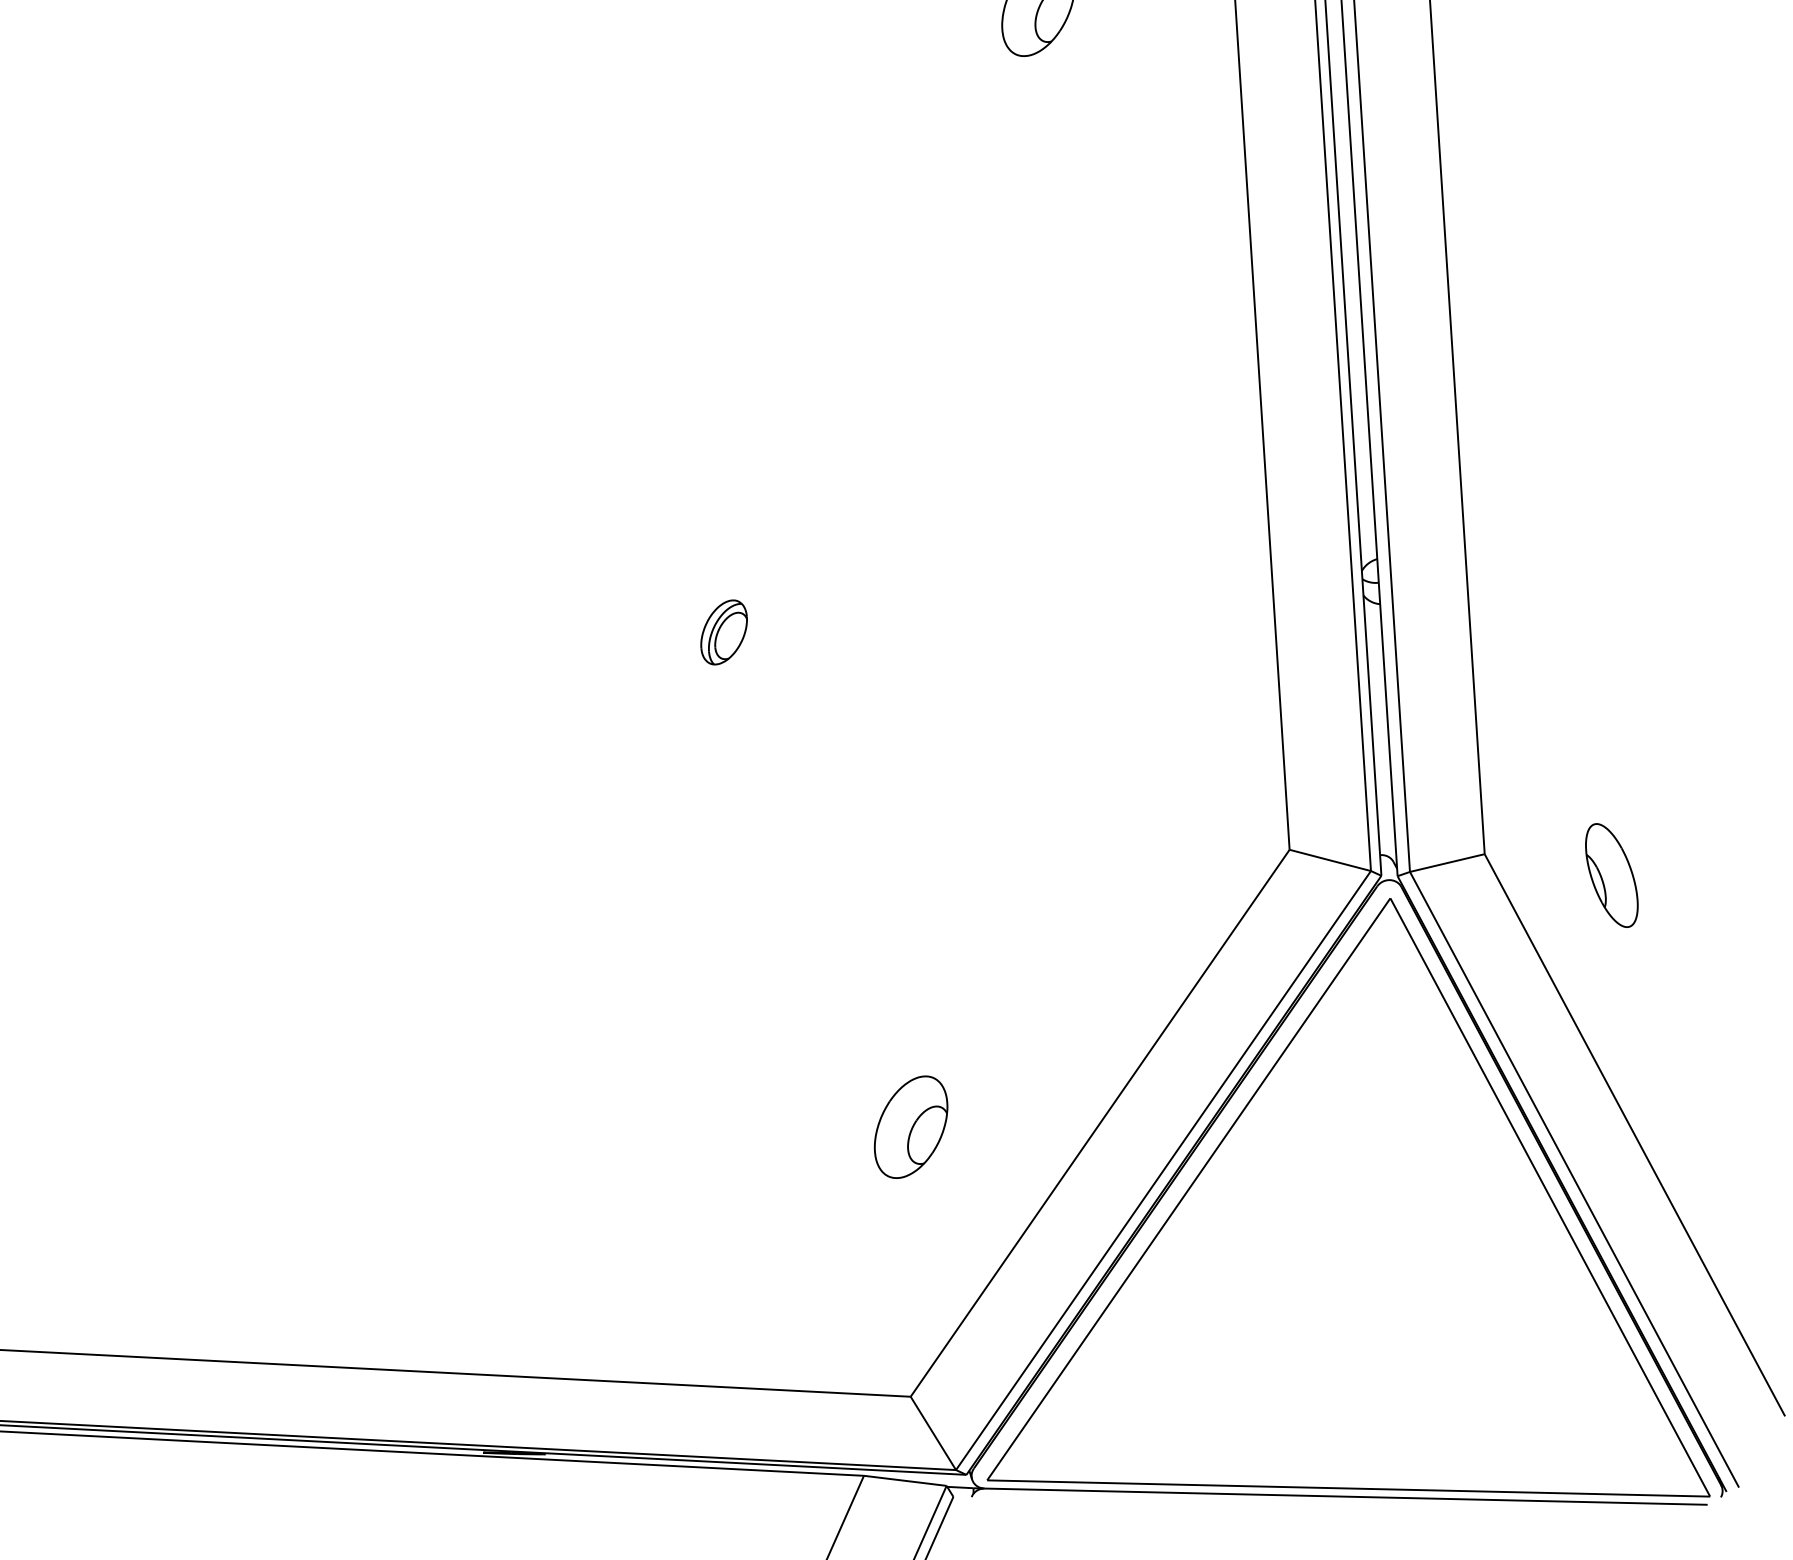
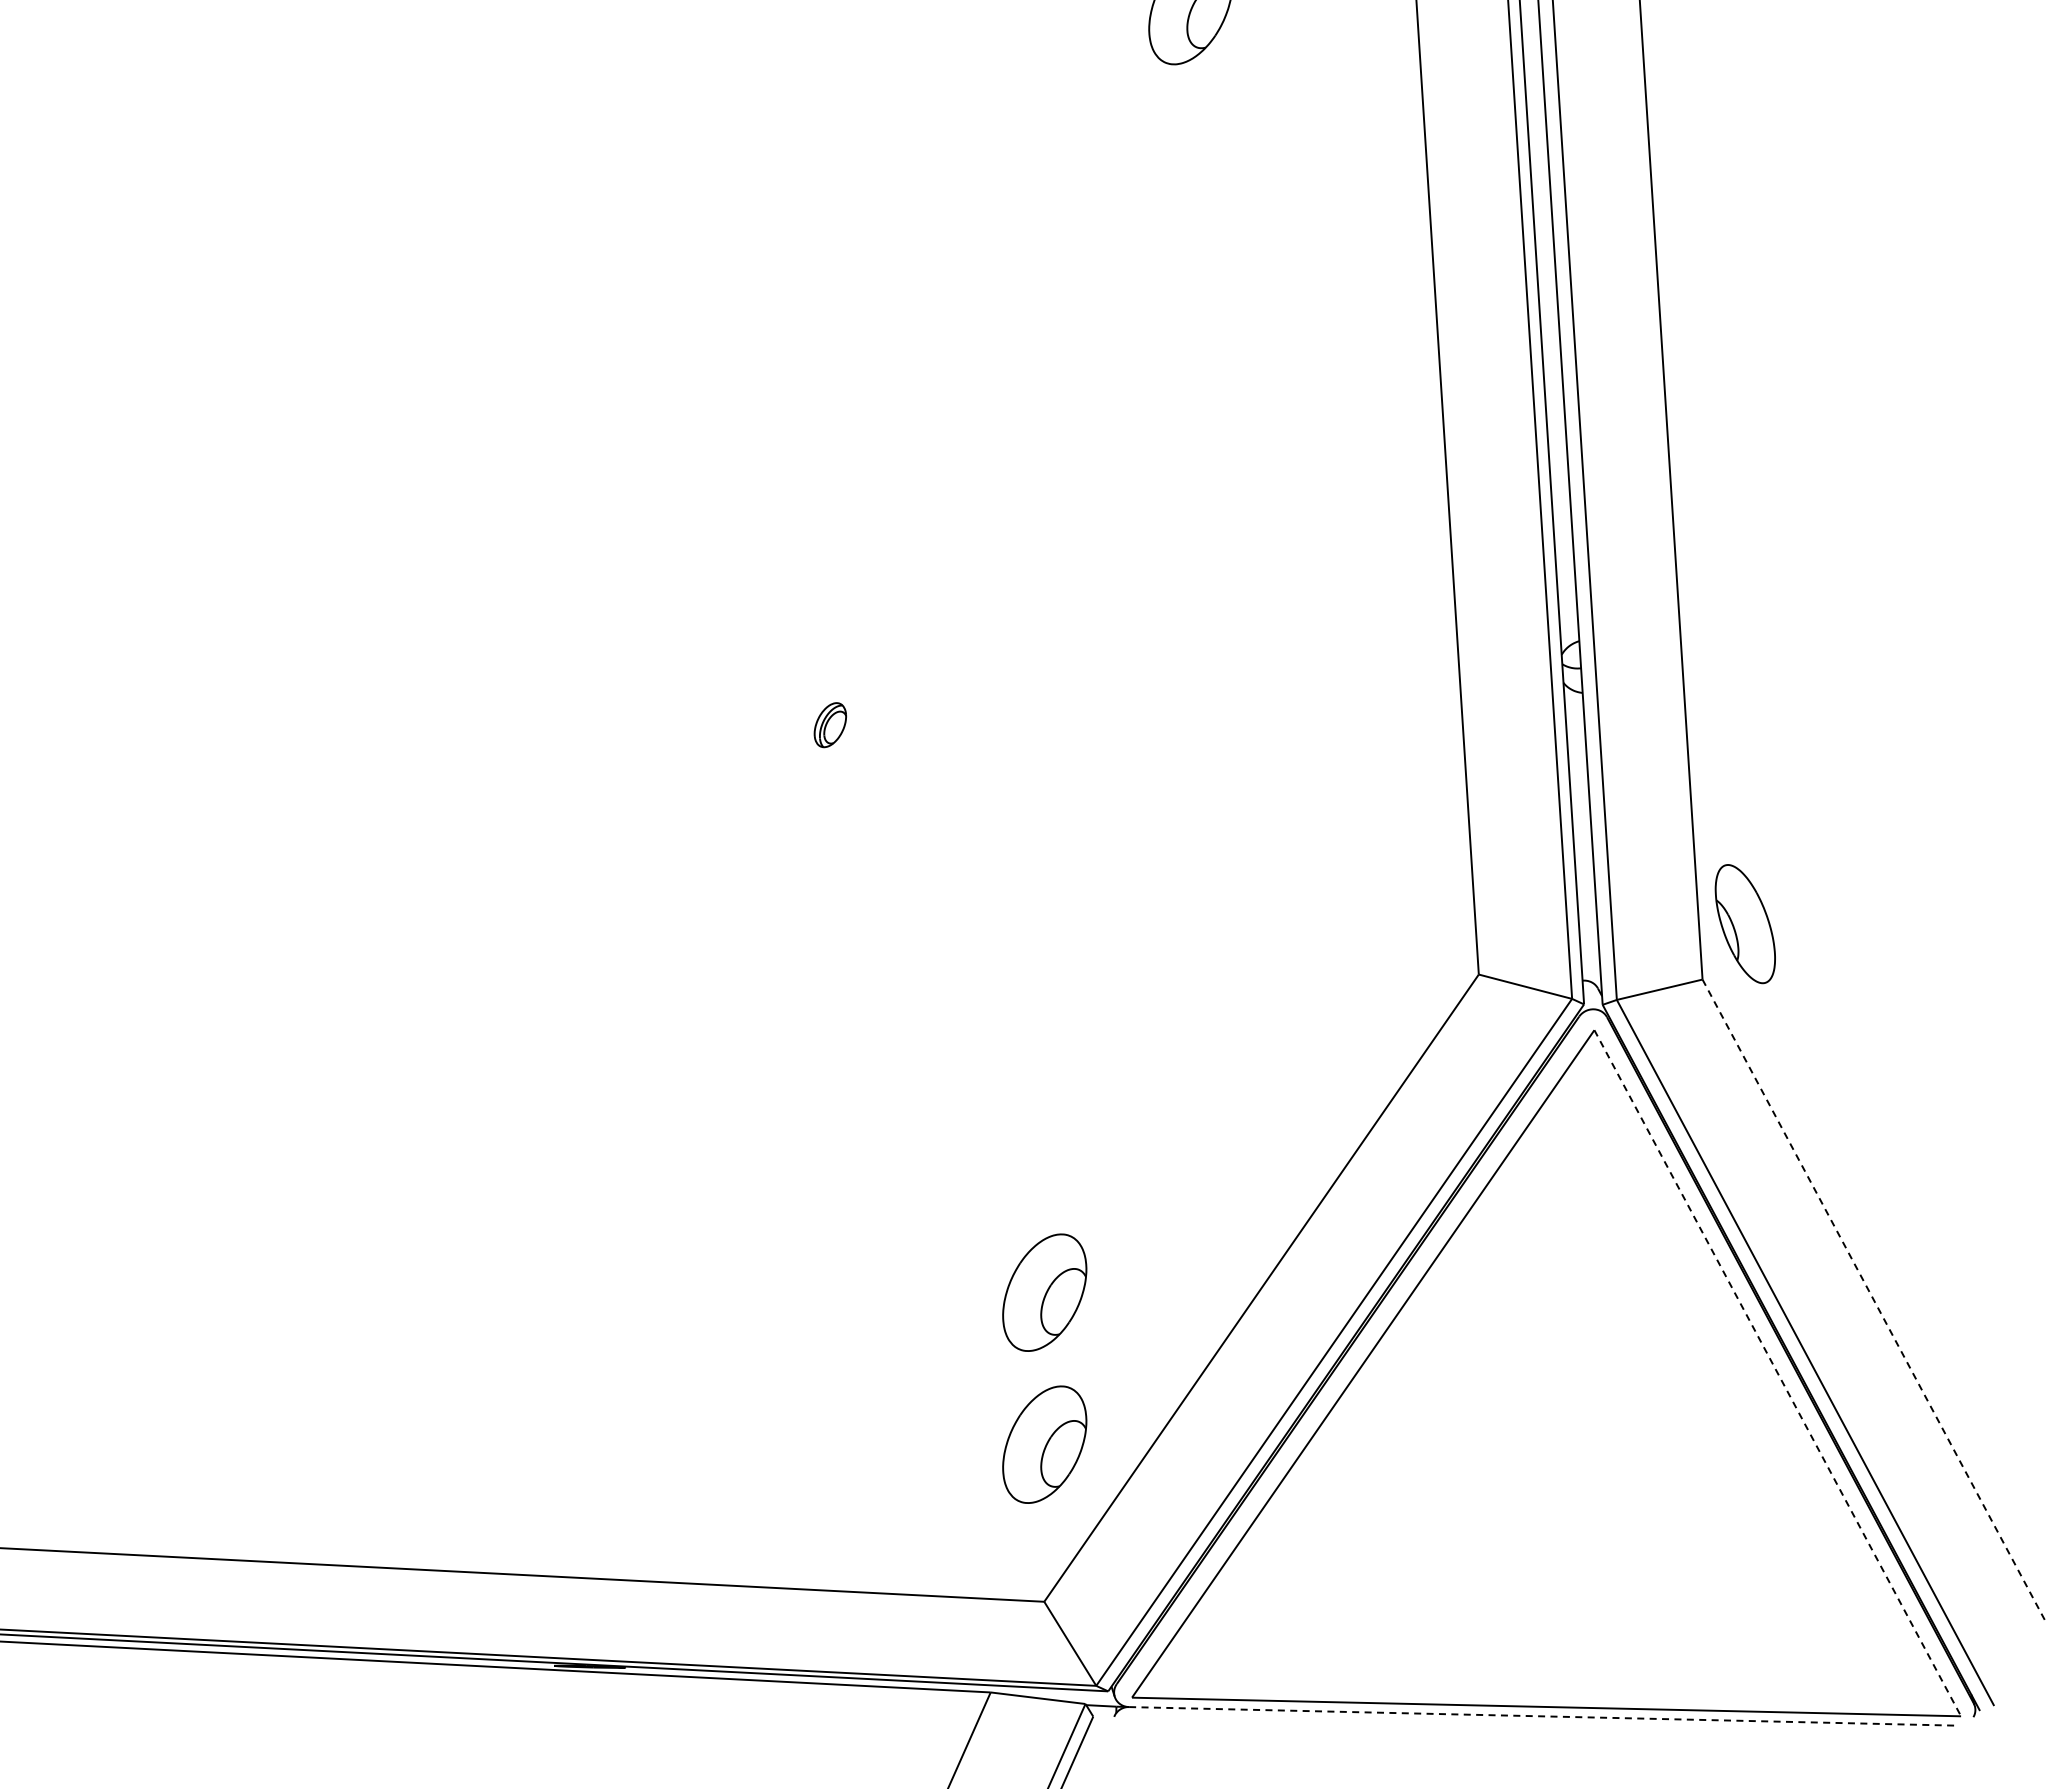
part: (724, 631) -> (830, 724), size x0.6
part: (1611, 875) -> (1744, 924), moved
line: (1634, 1134) -> (1874, 1301), solid -> dashed
line: (1550, 1197) -> (1777, 1373), solid -> dashed
part: (910, 1259) -> (1044, 1444), added
line: (1346, 1496) -> (1543, 1716), solid -> dashed

